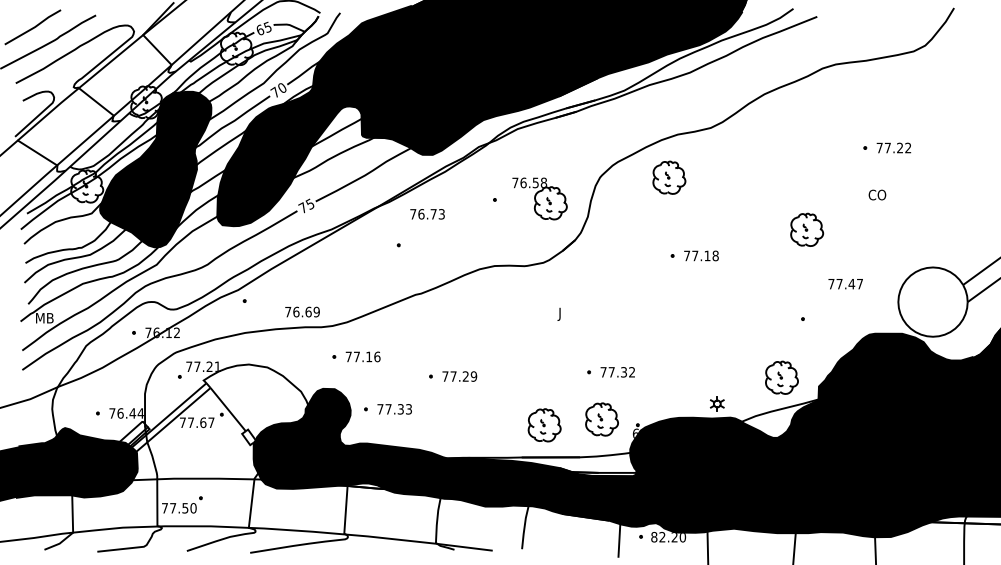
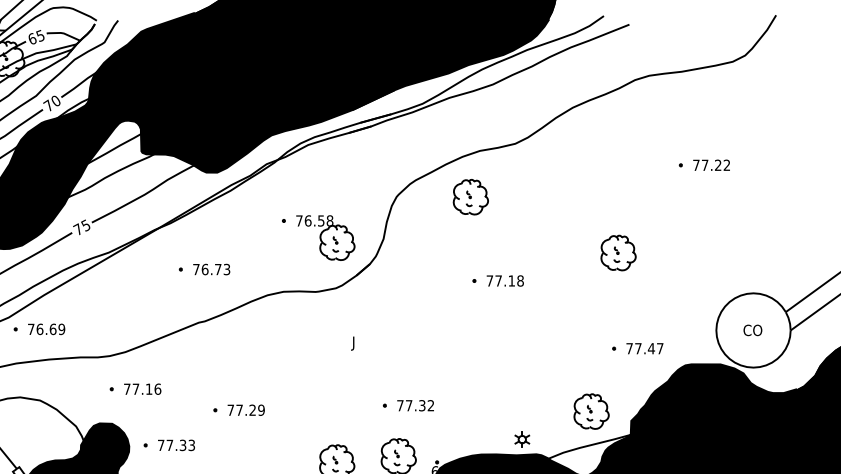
text: (877, 194) -> (752, 329), moved
part: (539, 198) -> (325, 237), moved
text: (427, 214) -> (211, 269), moved
text: (845, 284) -> (644, 349), moved
text: (302, 311) -> (46, 328), moved

